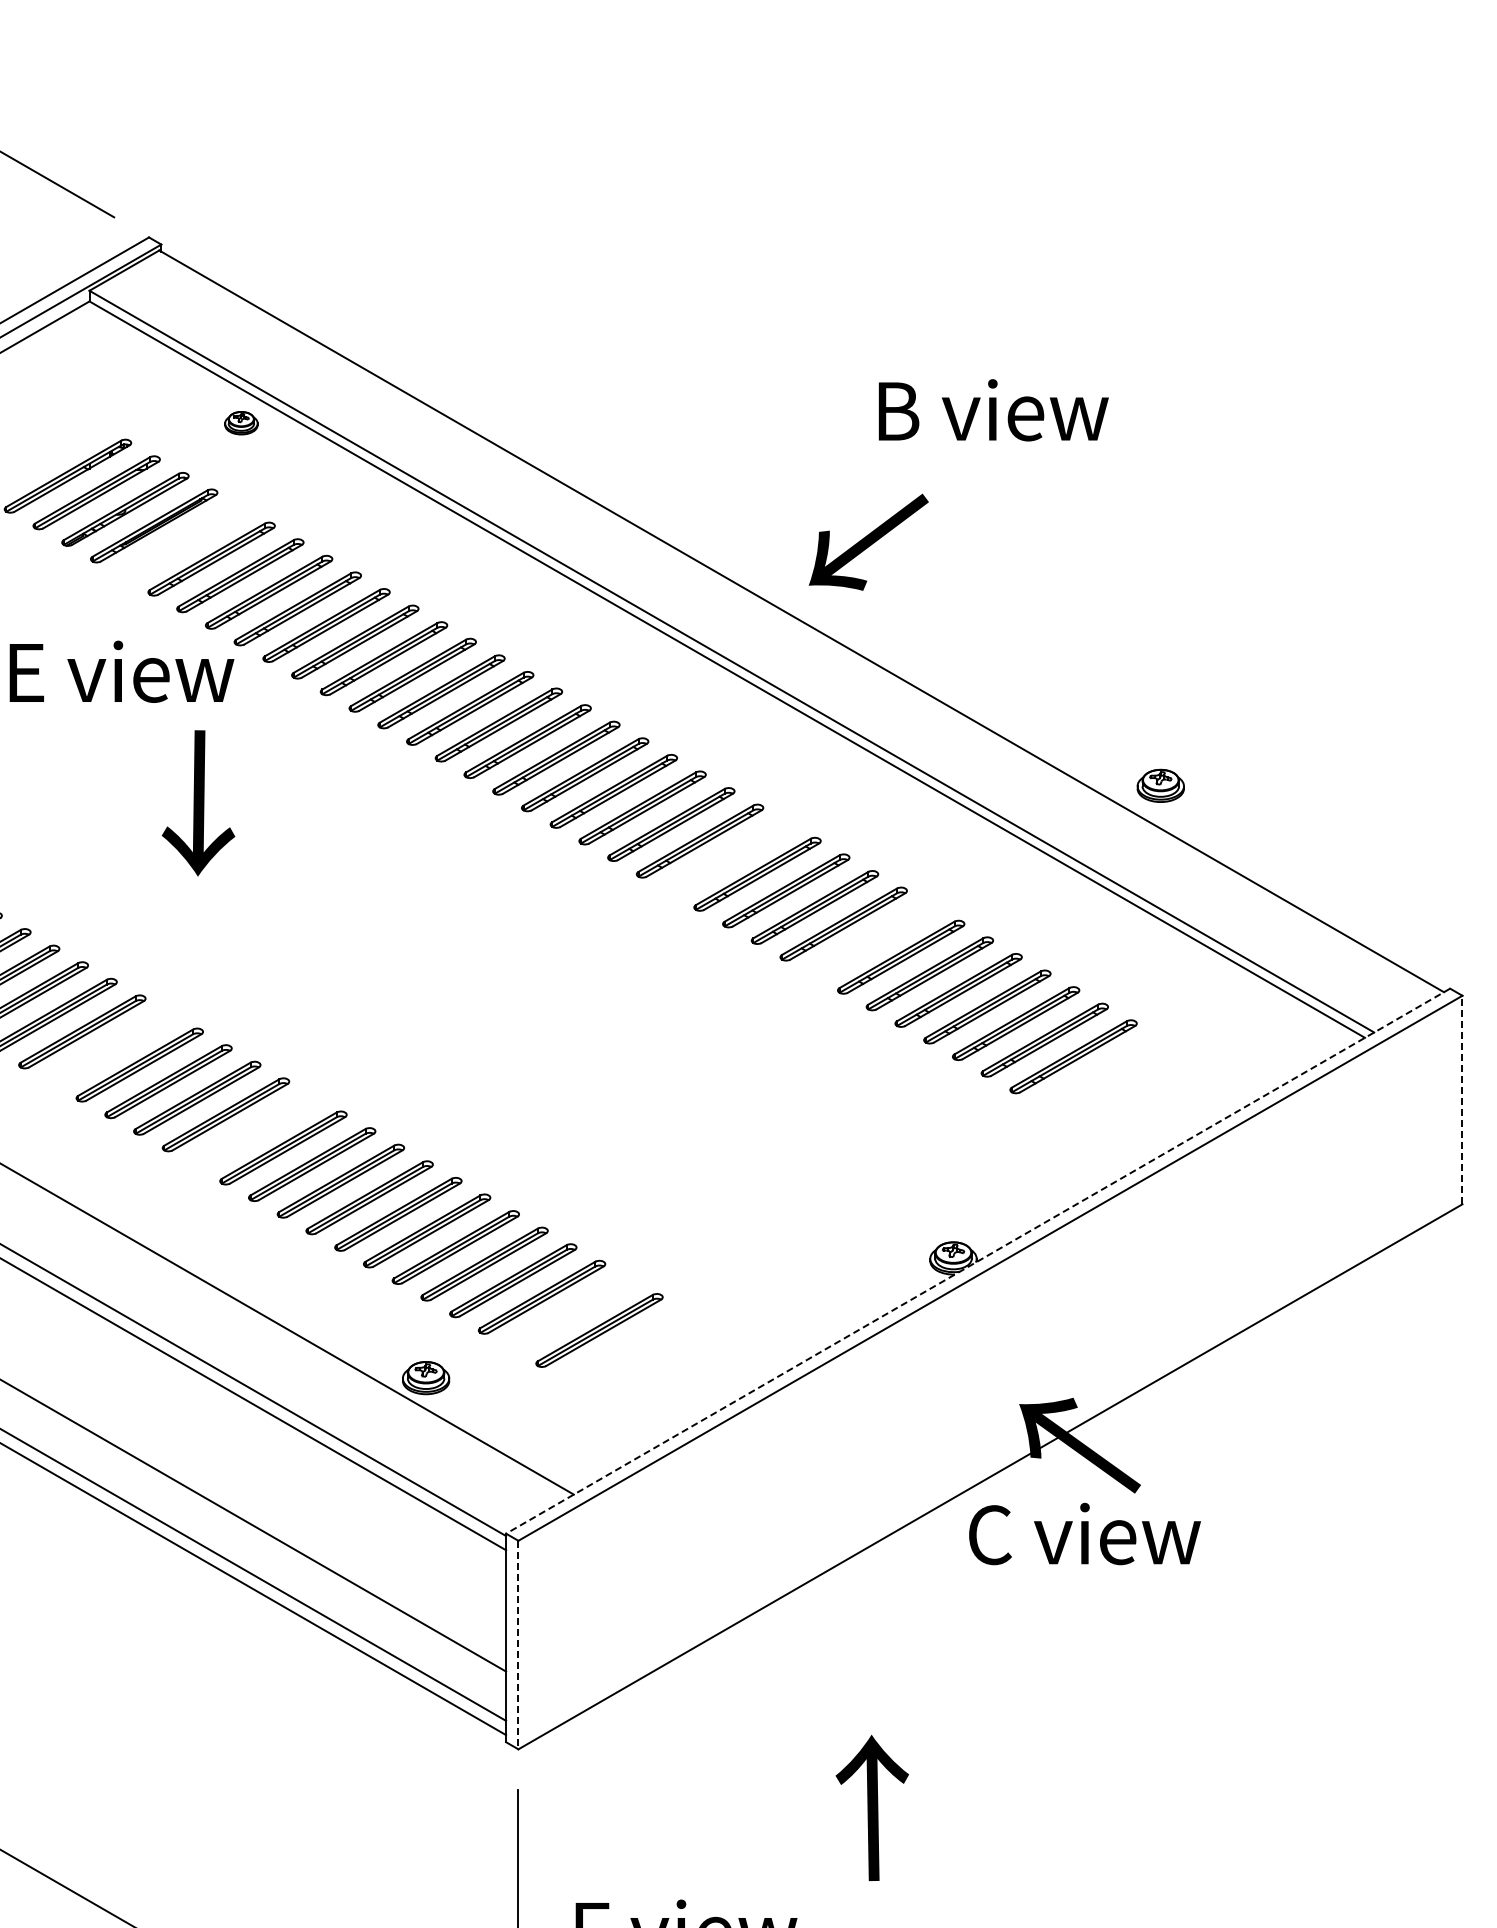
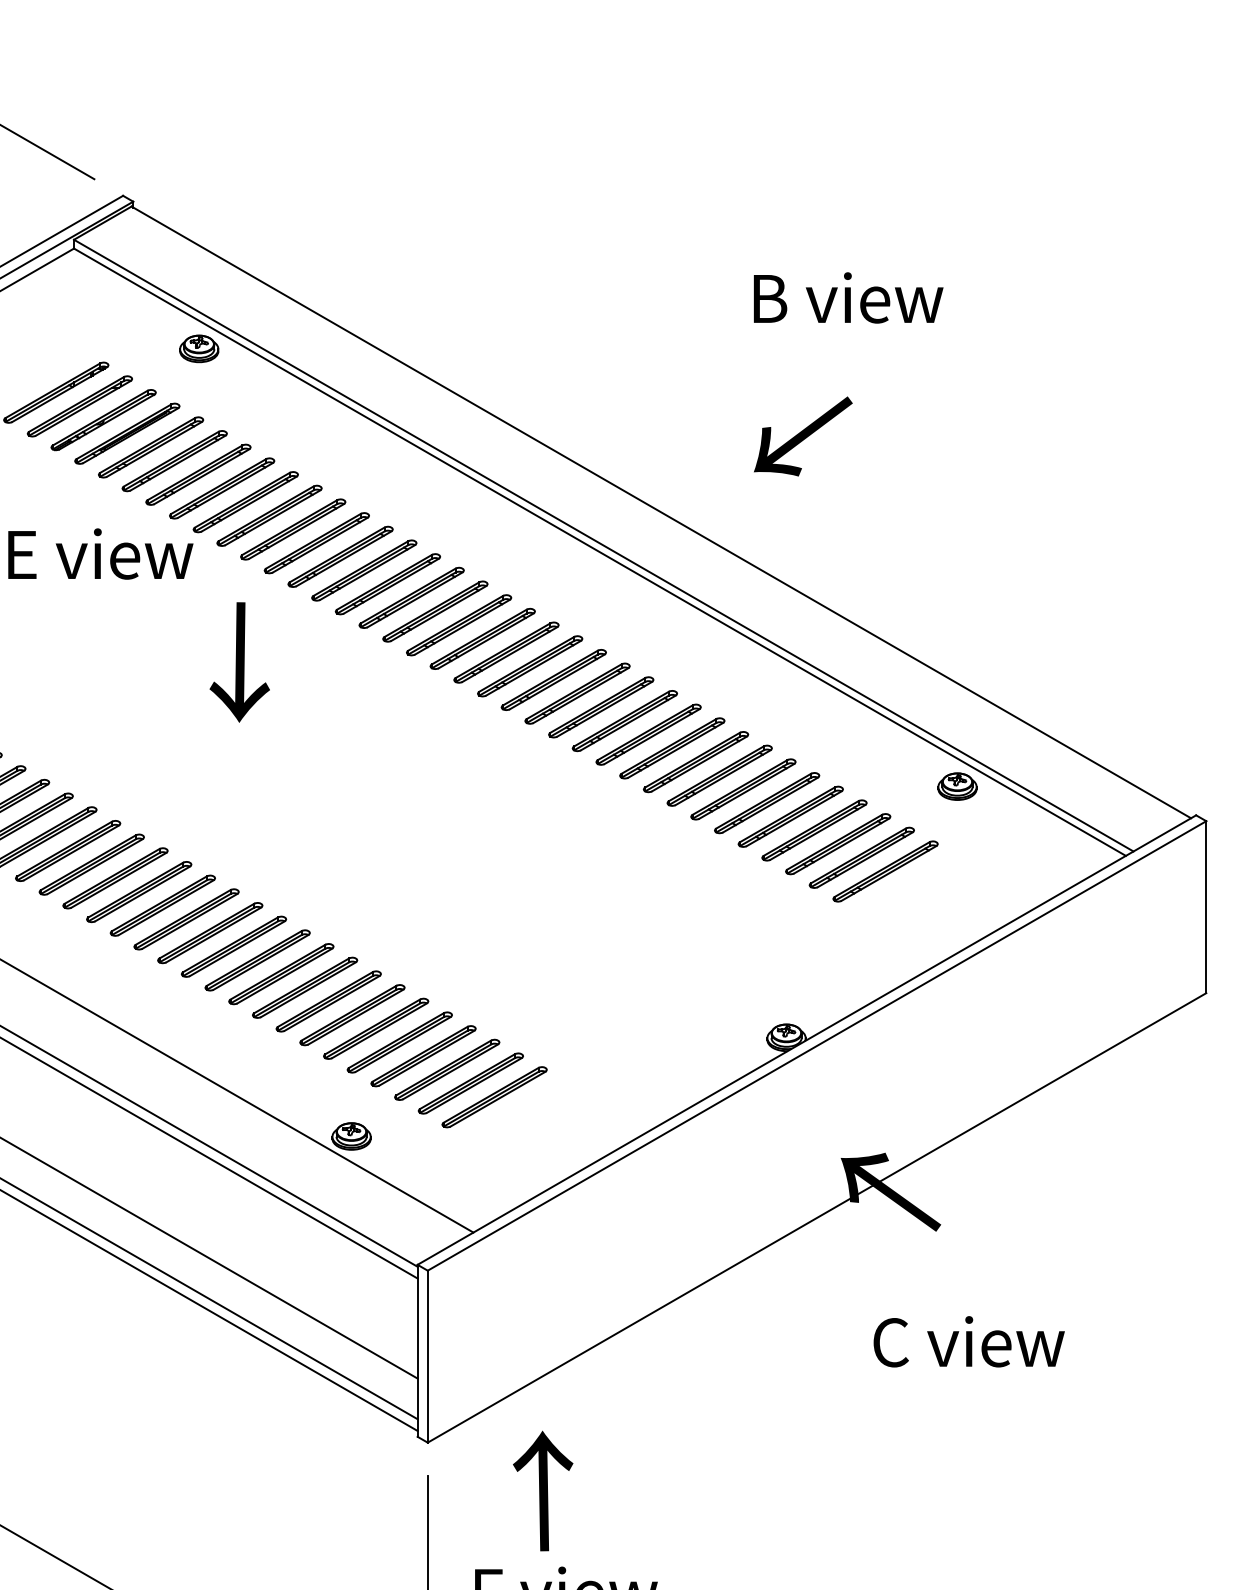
text: (993, 410) -> (848, 298), moved
part: (241, 423) -> (199, 349), size x1.43
text: (868, 541) -> (803, 435), moved
part: (182, 542) -> (150, 447), added
part: (1160, 785) -> (957, 786), moved
text: (198, 803) -> (239, 662), moved
part: (728, 857) -> (601, 707), added
part: (872, 940) -> (719, 775), added
part: (111, 1048) -> (92, 864), added
line: (1462, 1099) -> (1206, 906), dashed -> solid
part: (254, 1131) -> (210, 933), added
line: (977, 1261) -> (806, 1040), dashed -> solid
part: (570, 1313) -> (470, 1083), added
text: (1084, 1533) -> (968, 1341), moved
line: (518, 1645) -> (427, 1357), dashed -> solid
text: (871, 1807) -> (542, 1490), moved

